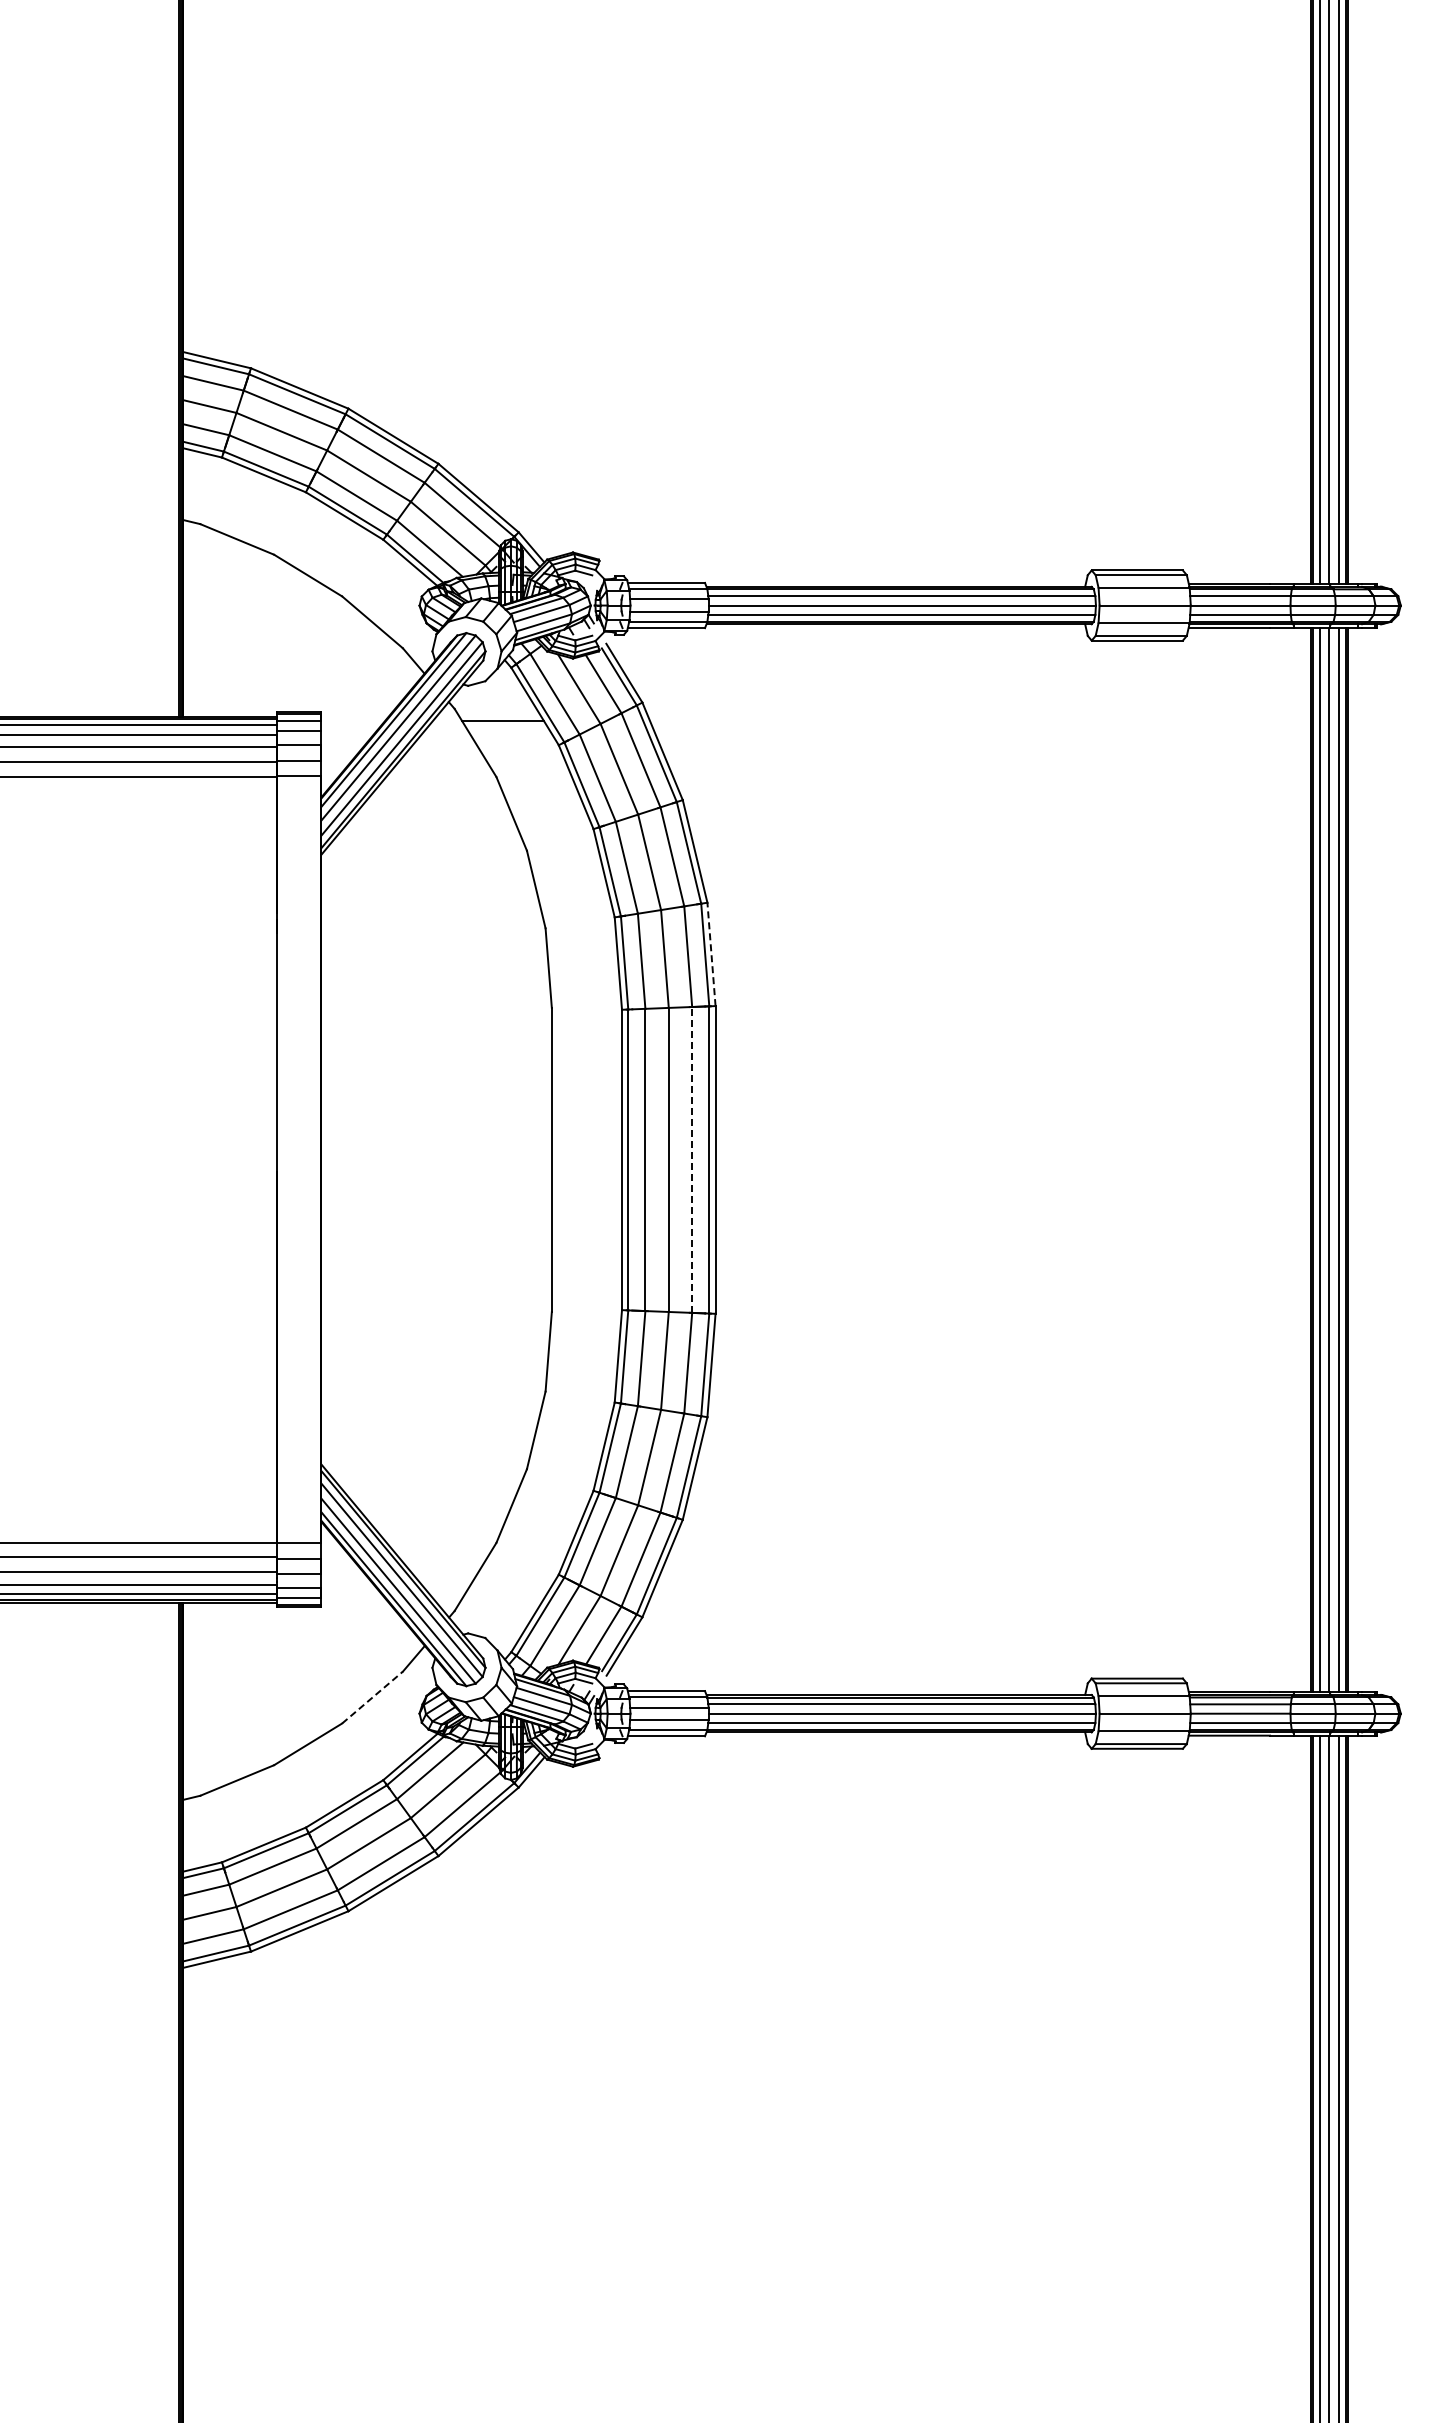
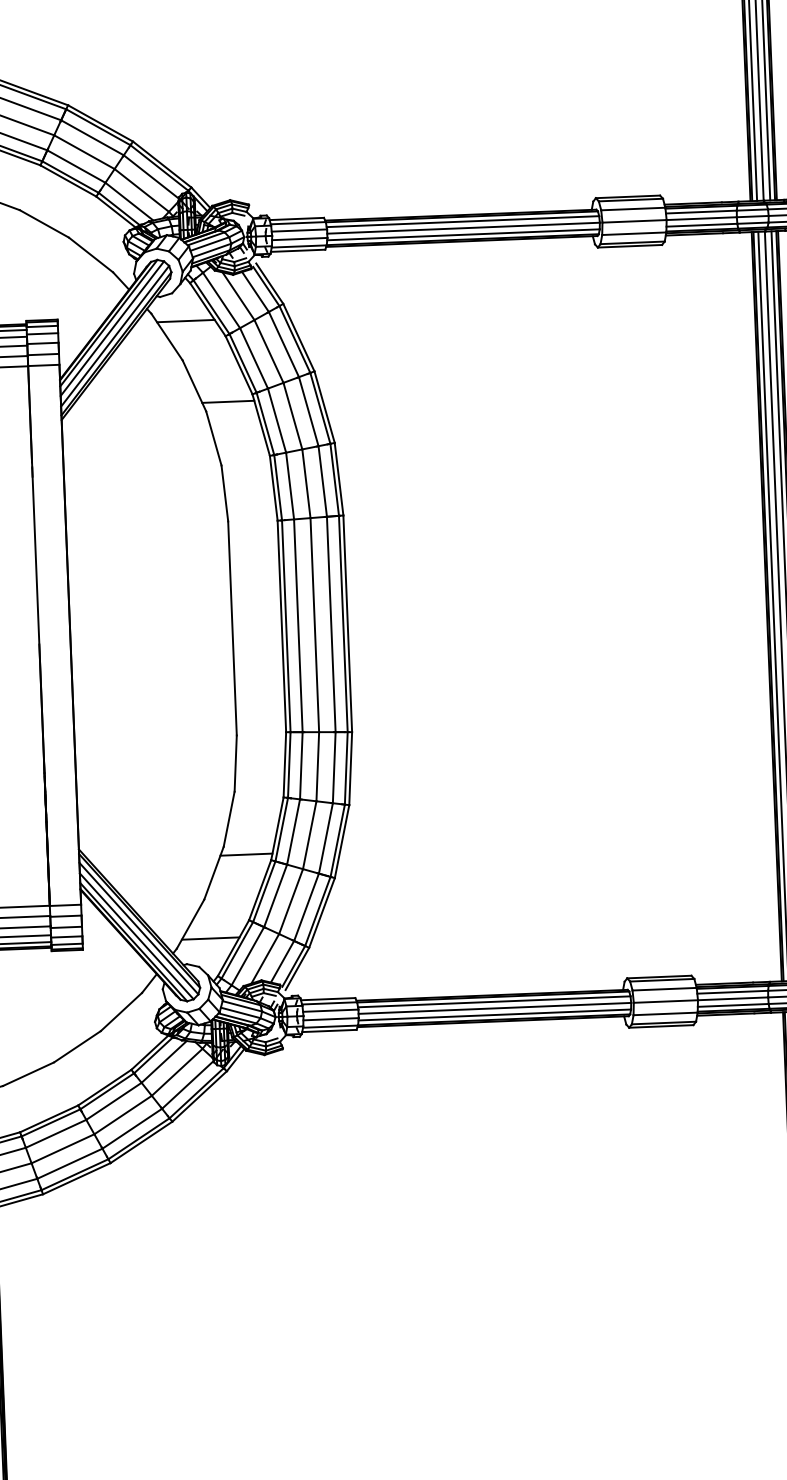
line: (558, 838) -> (228, 401), added
line: (711, 954) -> (339, 479), dashed -> solid
line: (692, 1159) -> (331, 624), dashed -> solid
line: (558, 1481) -> (246, 854), added
line: (503, 1598) -> (210, 938), added
line: (372, 1697) -> (121, 1011), dashed -> solid

